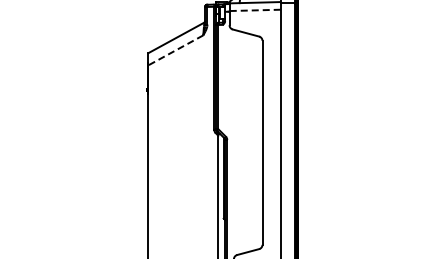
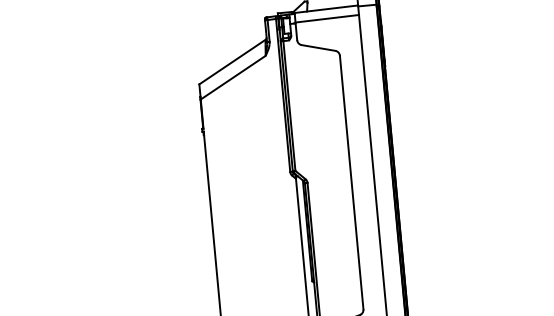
line: (255, 10) -> (327, 18), dashed -> solid
line: (175, 50) -> (232, 77), dashed -> solid

